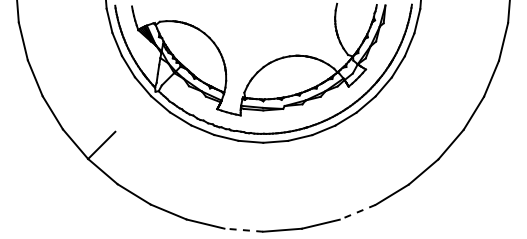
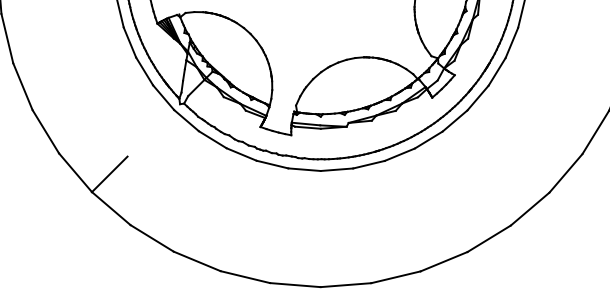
line: (357, 212) -> (443, 262), dashed -> solid
line: (243, 230) -> (294, 285), dashed -> solid

